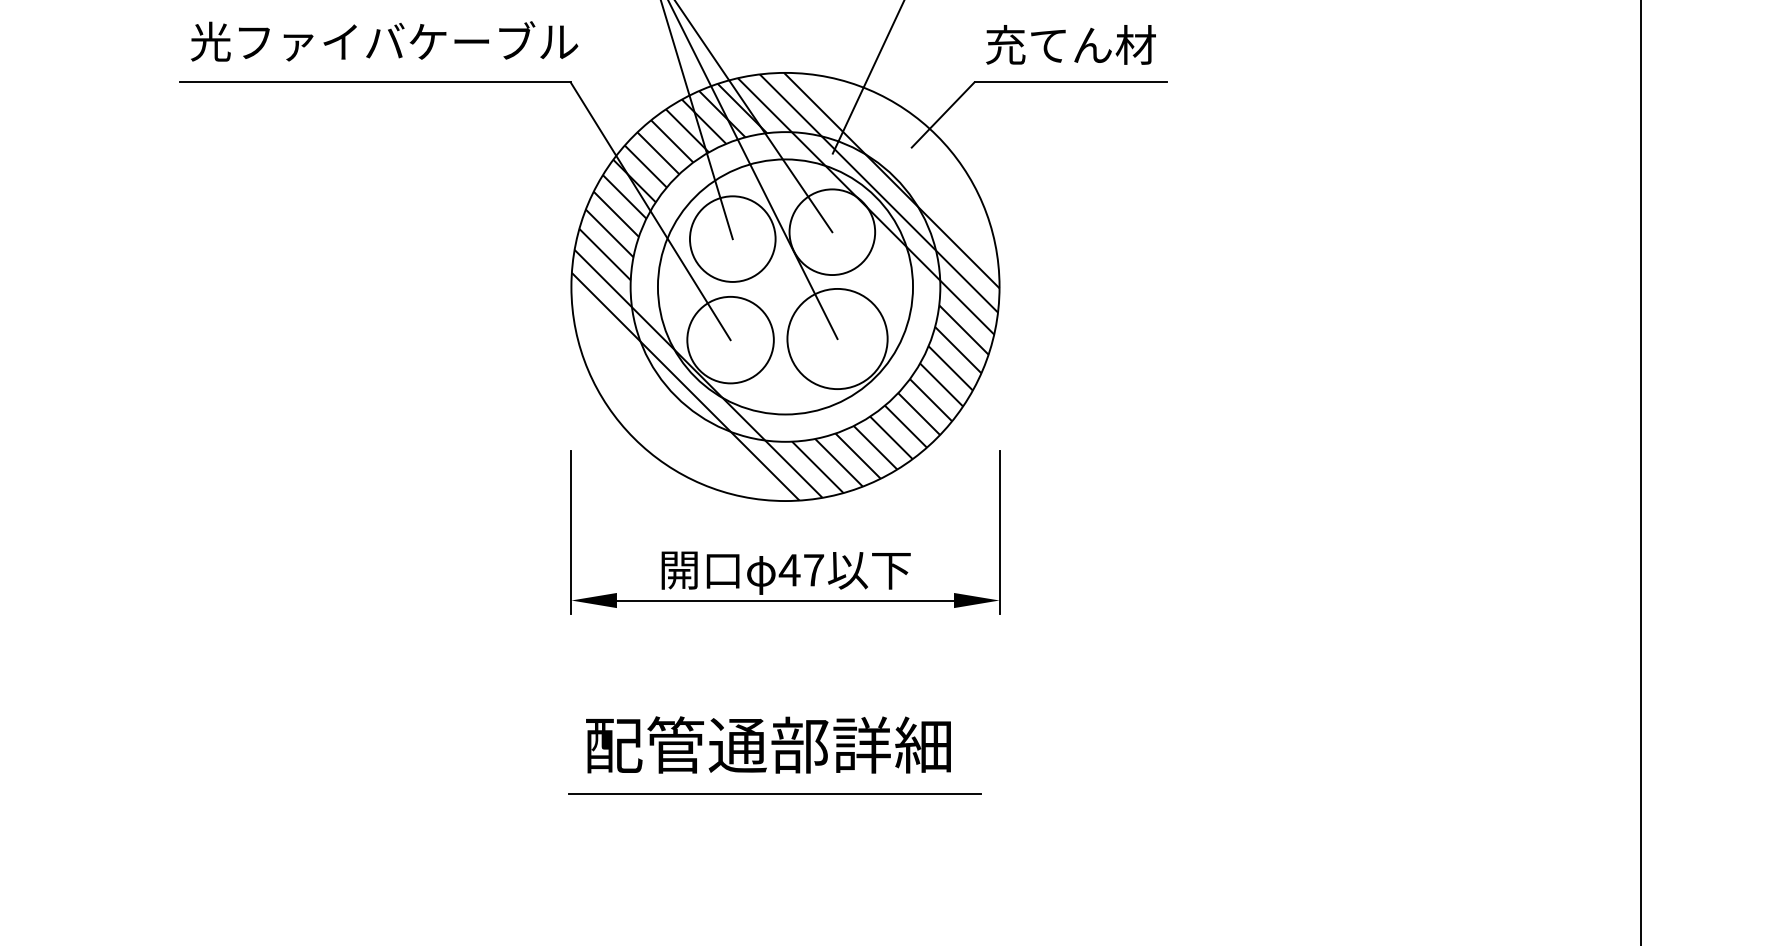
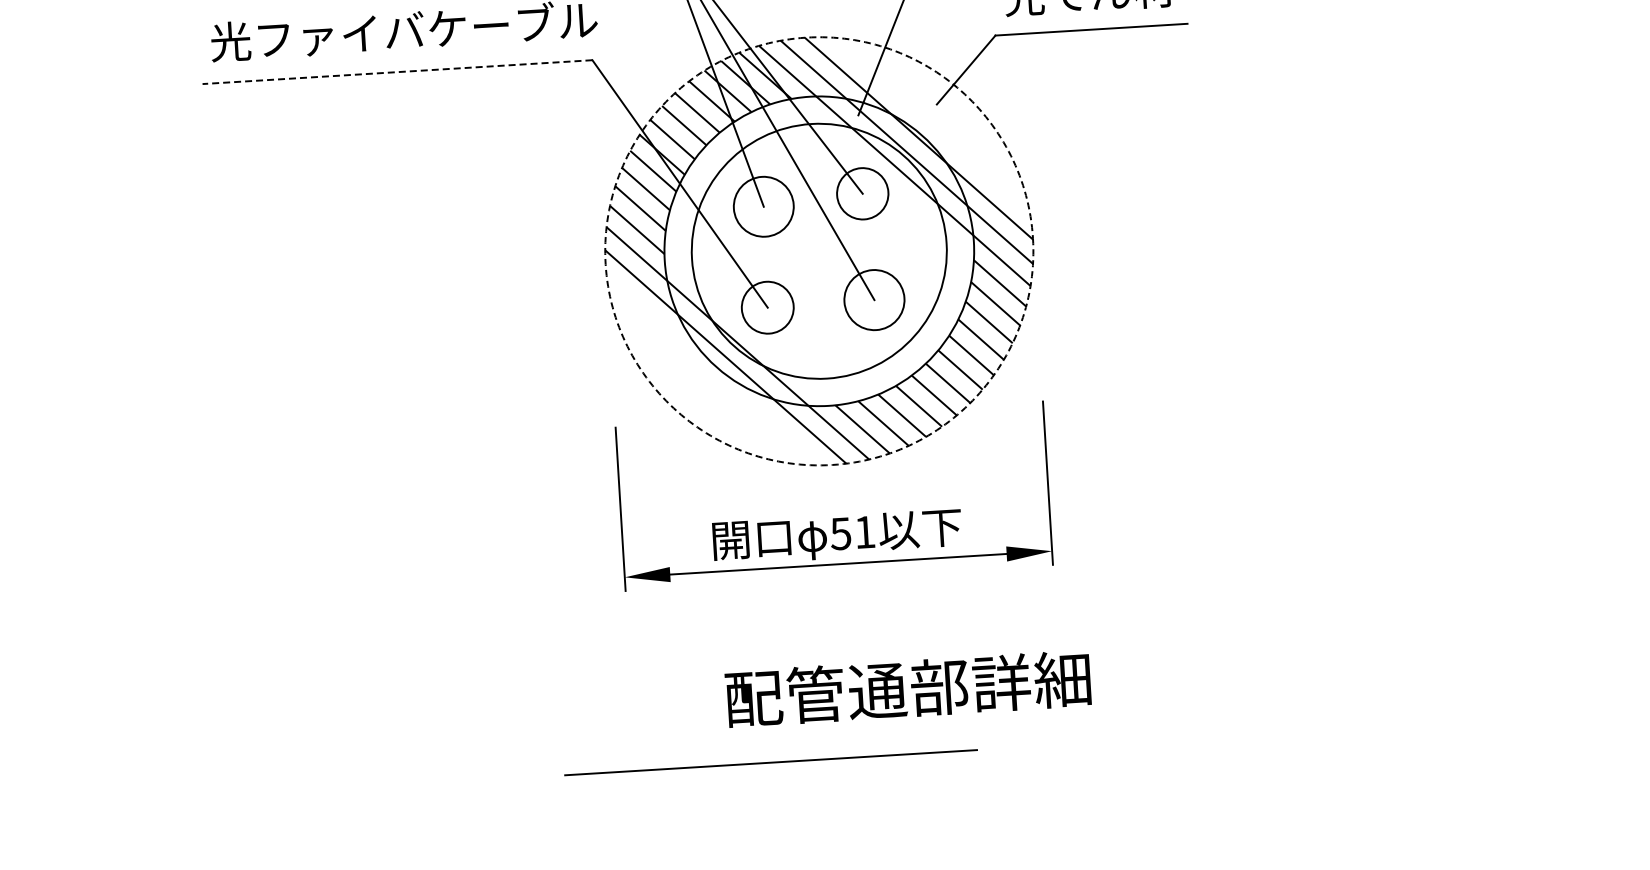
line: (374, 82) -> (396, 72), solid -> dashed
circle: (832, 232) -> (862, 194), size x0.6
circle: (732, 238) -> (763, 206), size x0.7
circle: (785, 286) -> (819, 250), solid -> dashed
circle: (837, 338) -> (874, 299), size x0.6
circle: (730, 339) -> (767, 307), size x0.6
text: (801, 570) -> (852, 533), 47 -> 51
text: (768, 744) -> (908, 688), moved
line: (774, 793) -> (770, 761), moved

